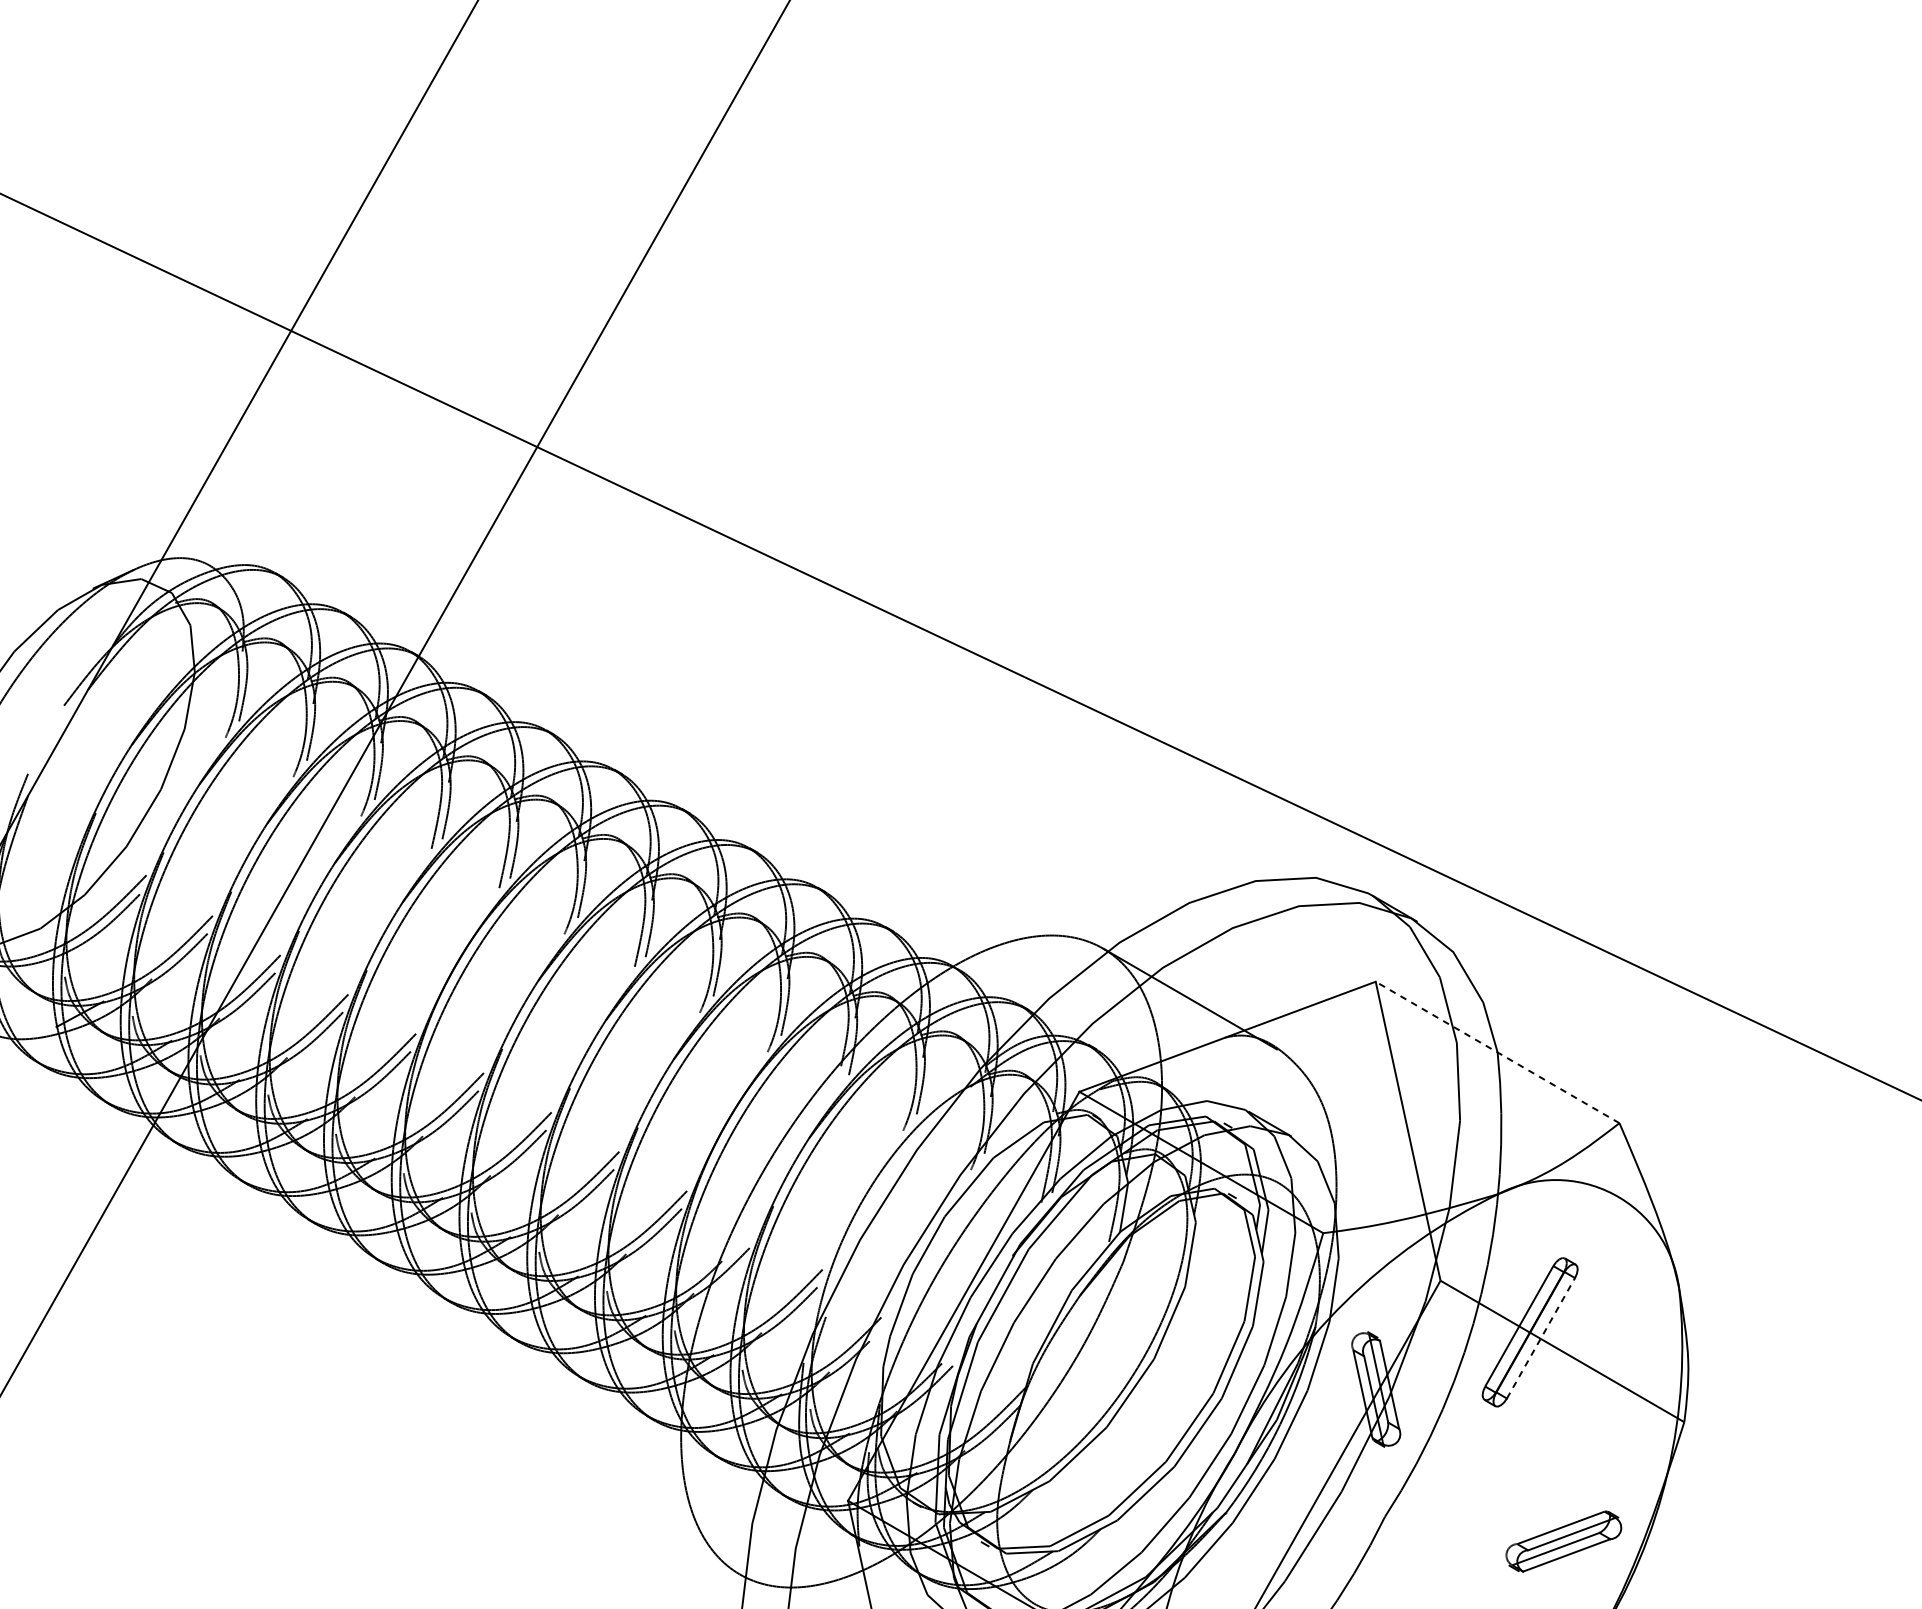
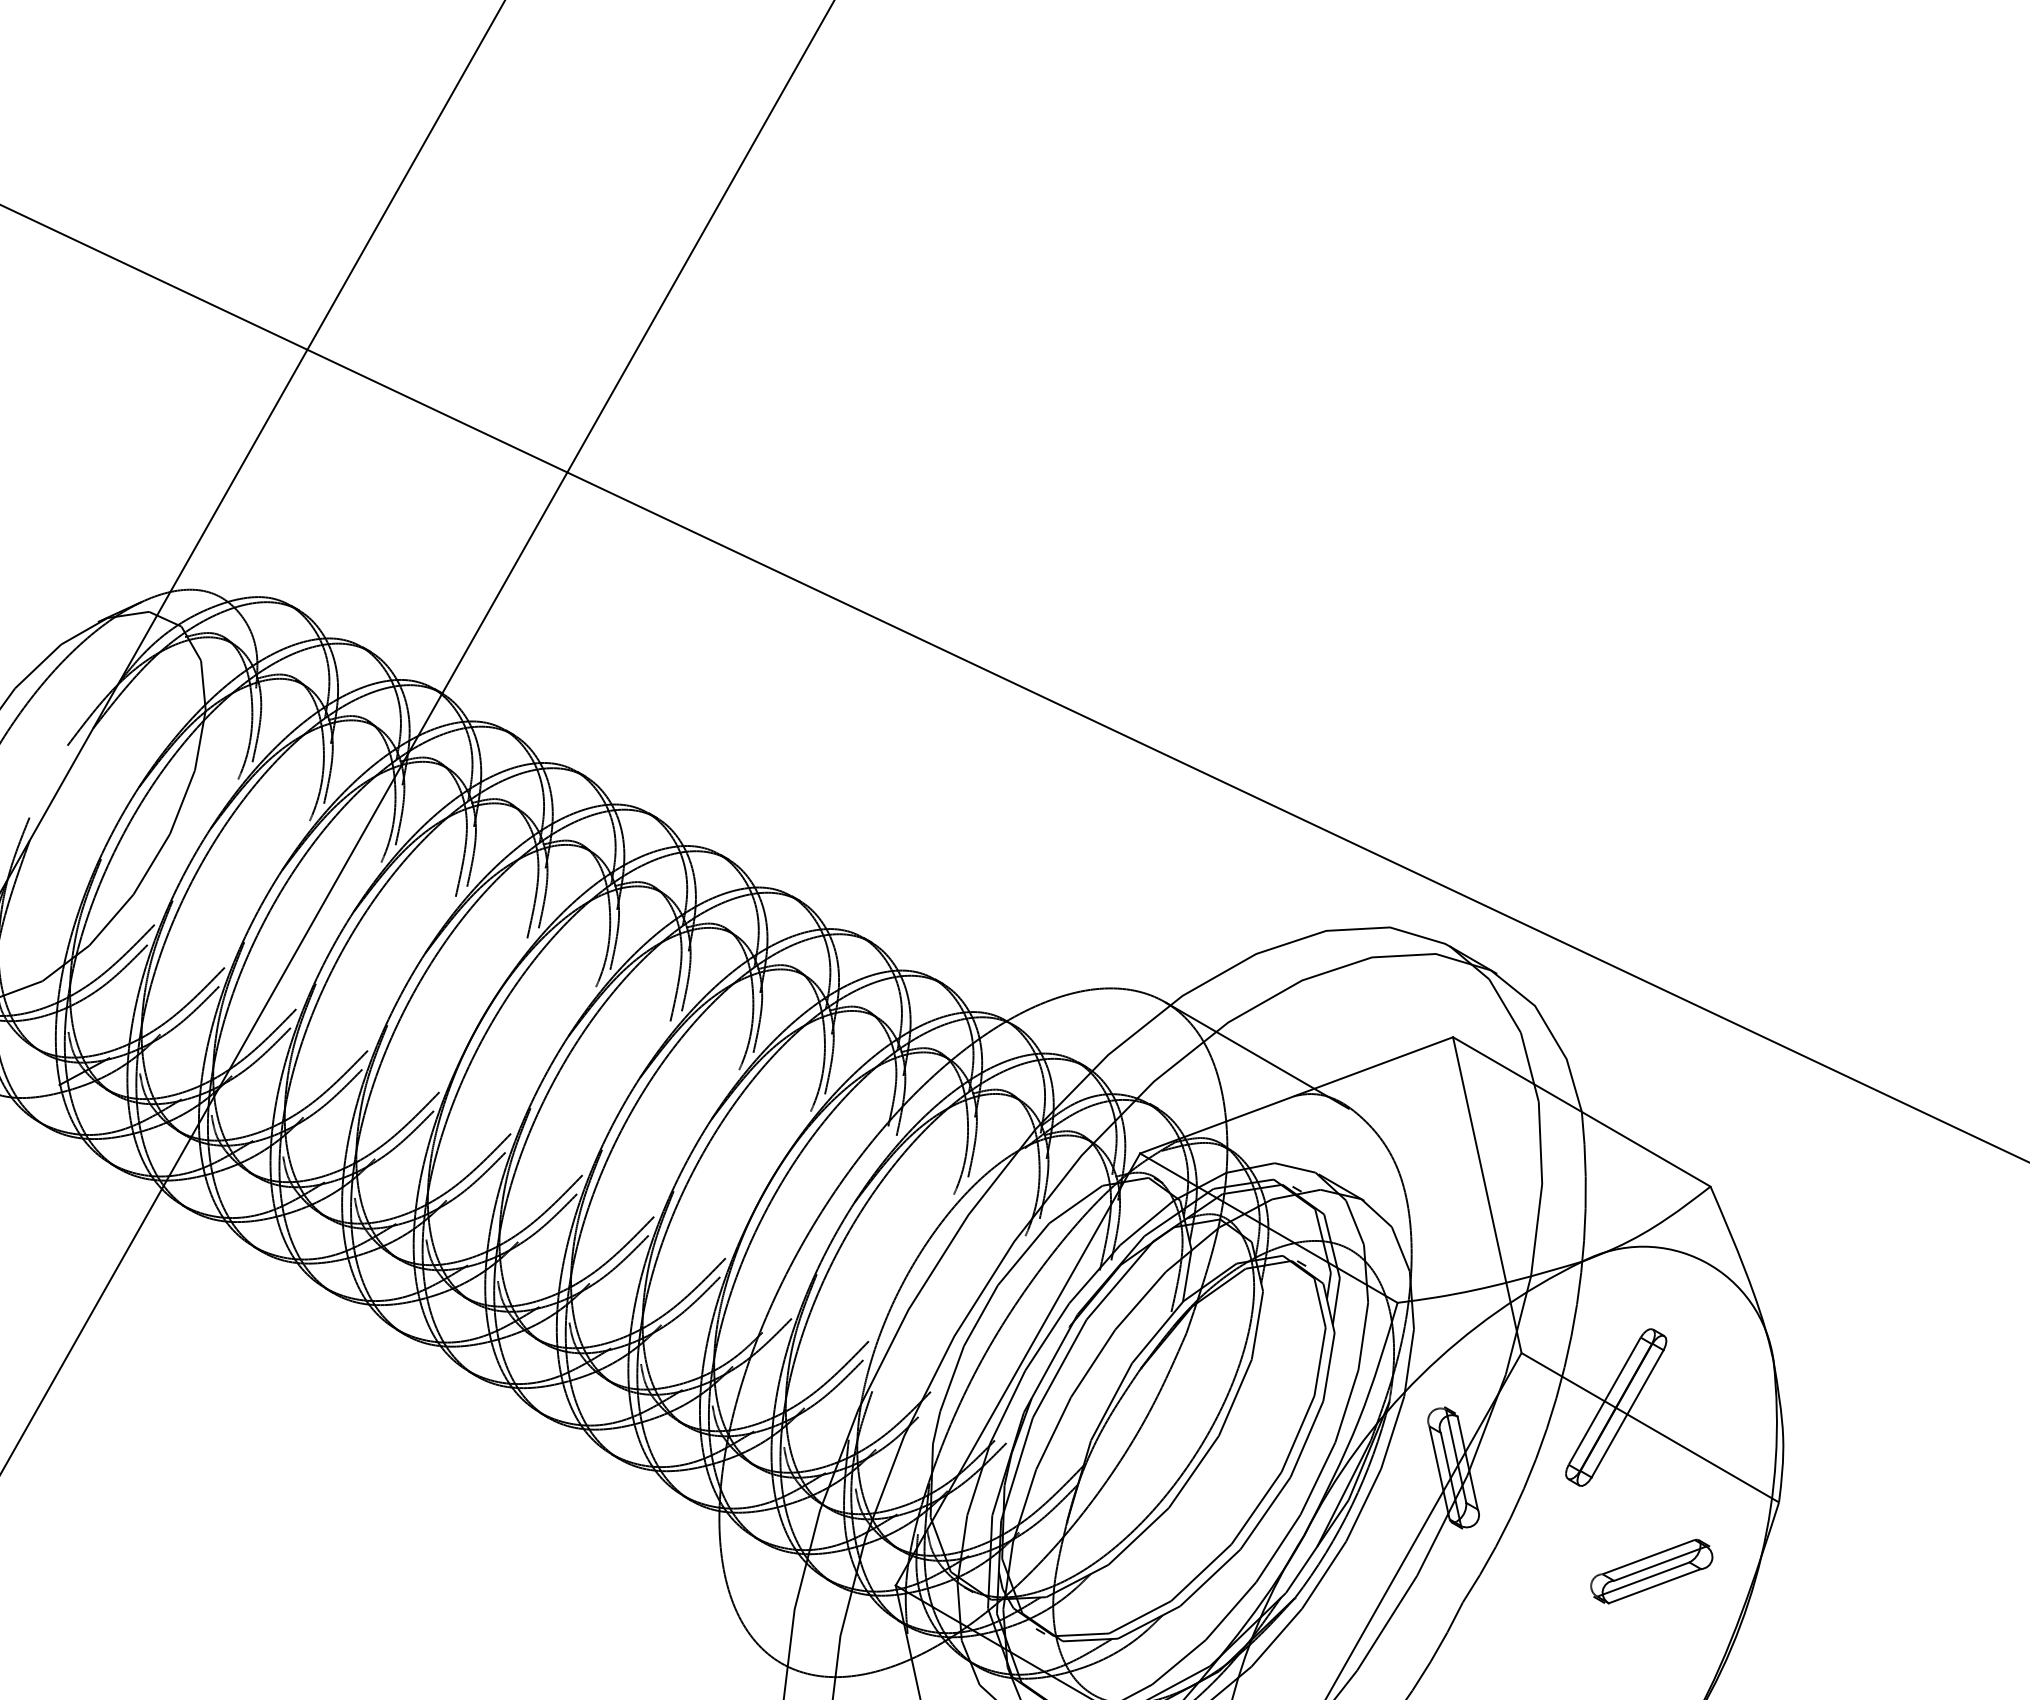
line: (1497, 1052) -> (1581, 1111), dashed -> solid
line: (1540, 1337) -> (1627, 1413), dashed -> solid
part: (1563, 1541) -> (1651, 1571), moved

